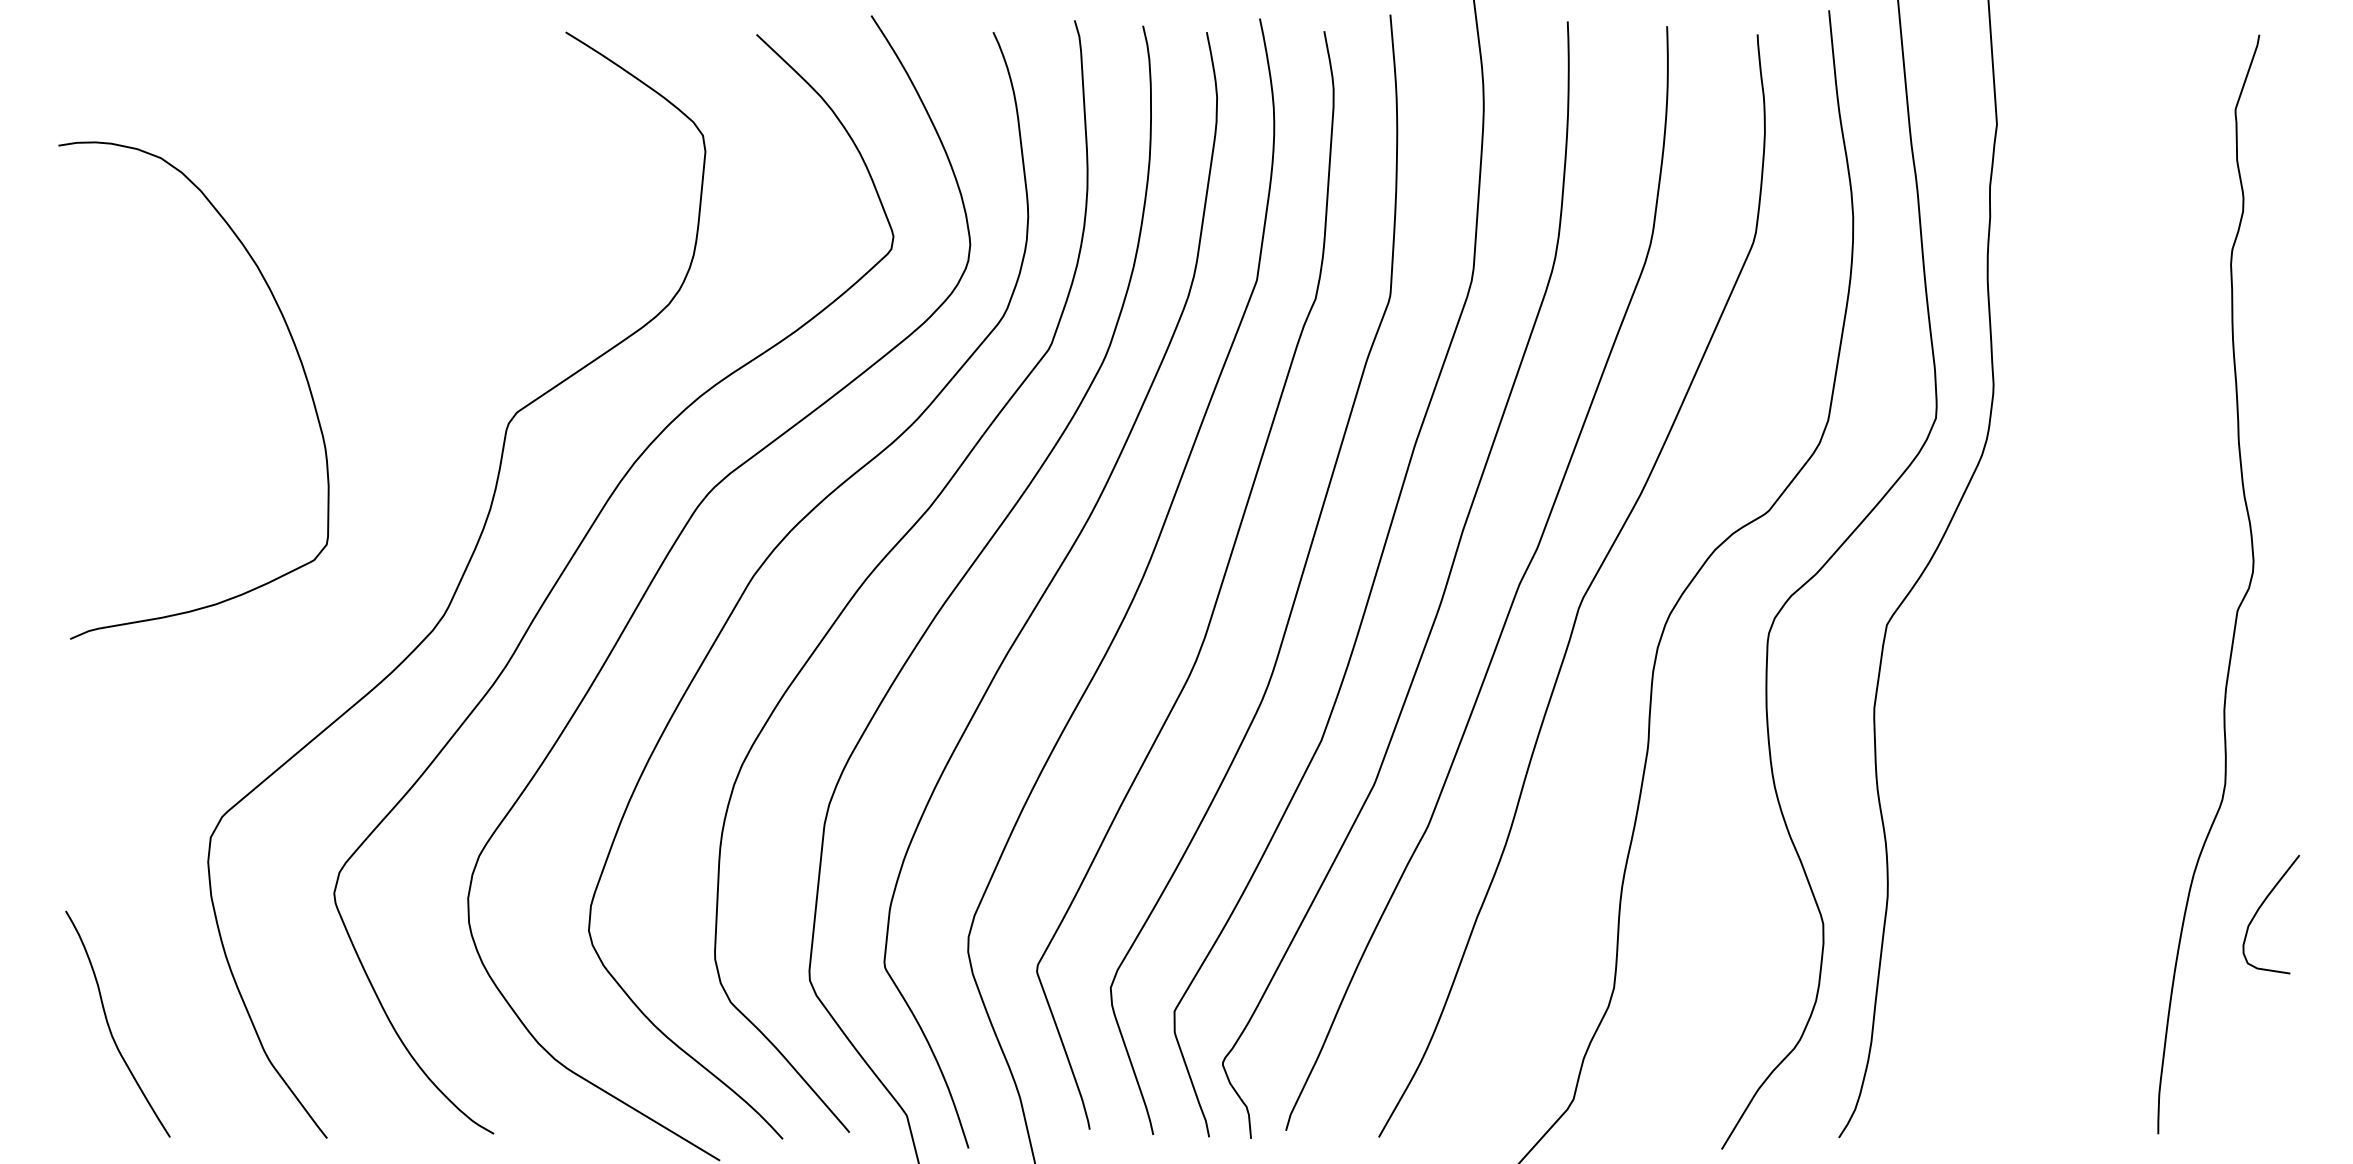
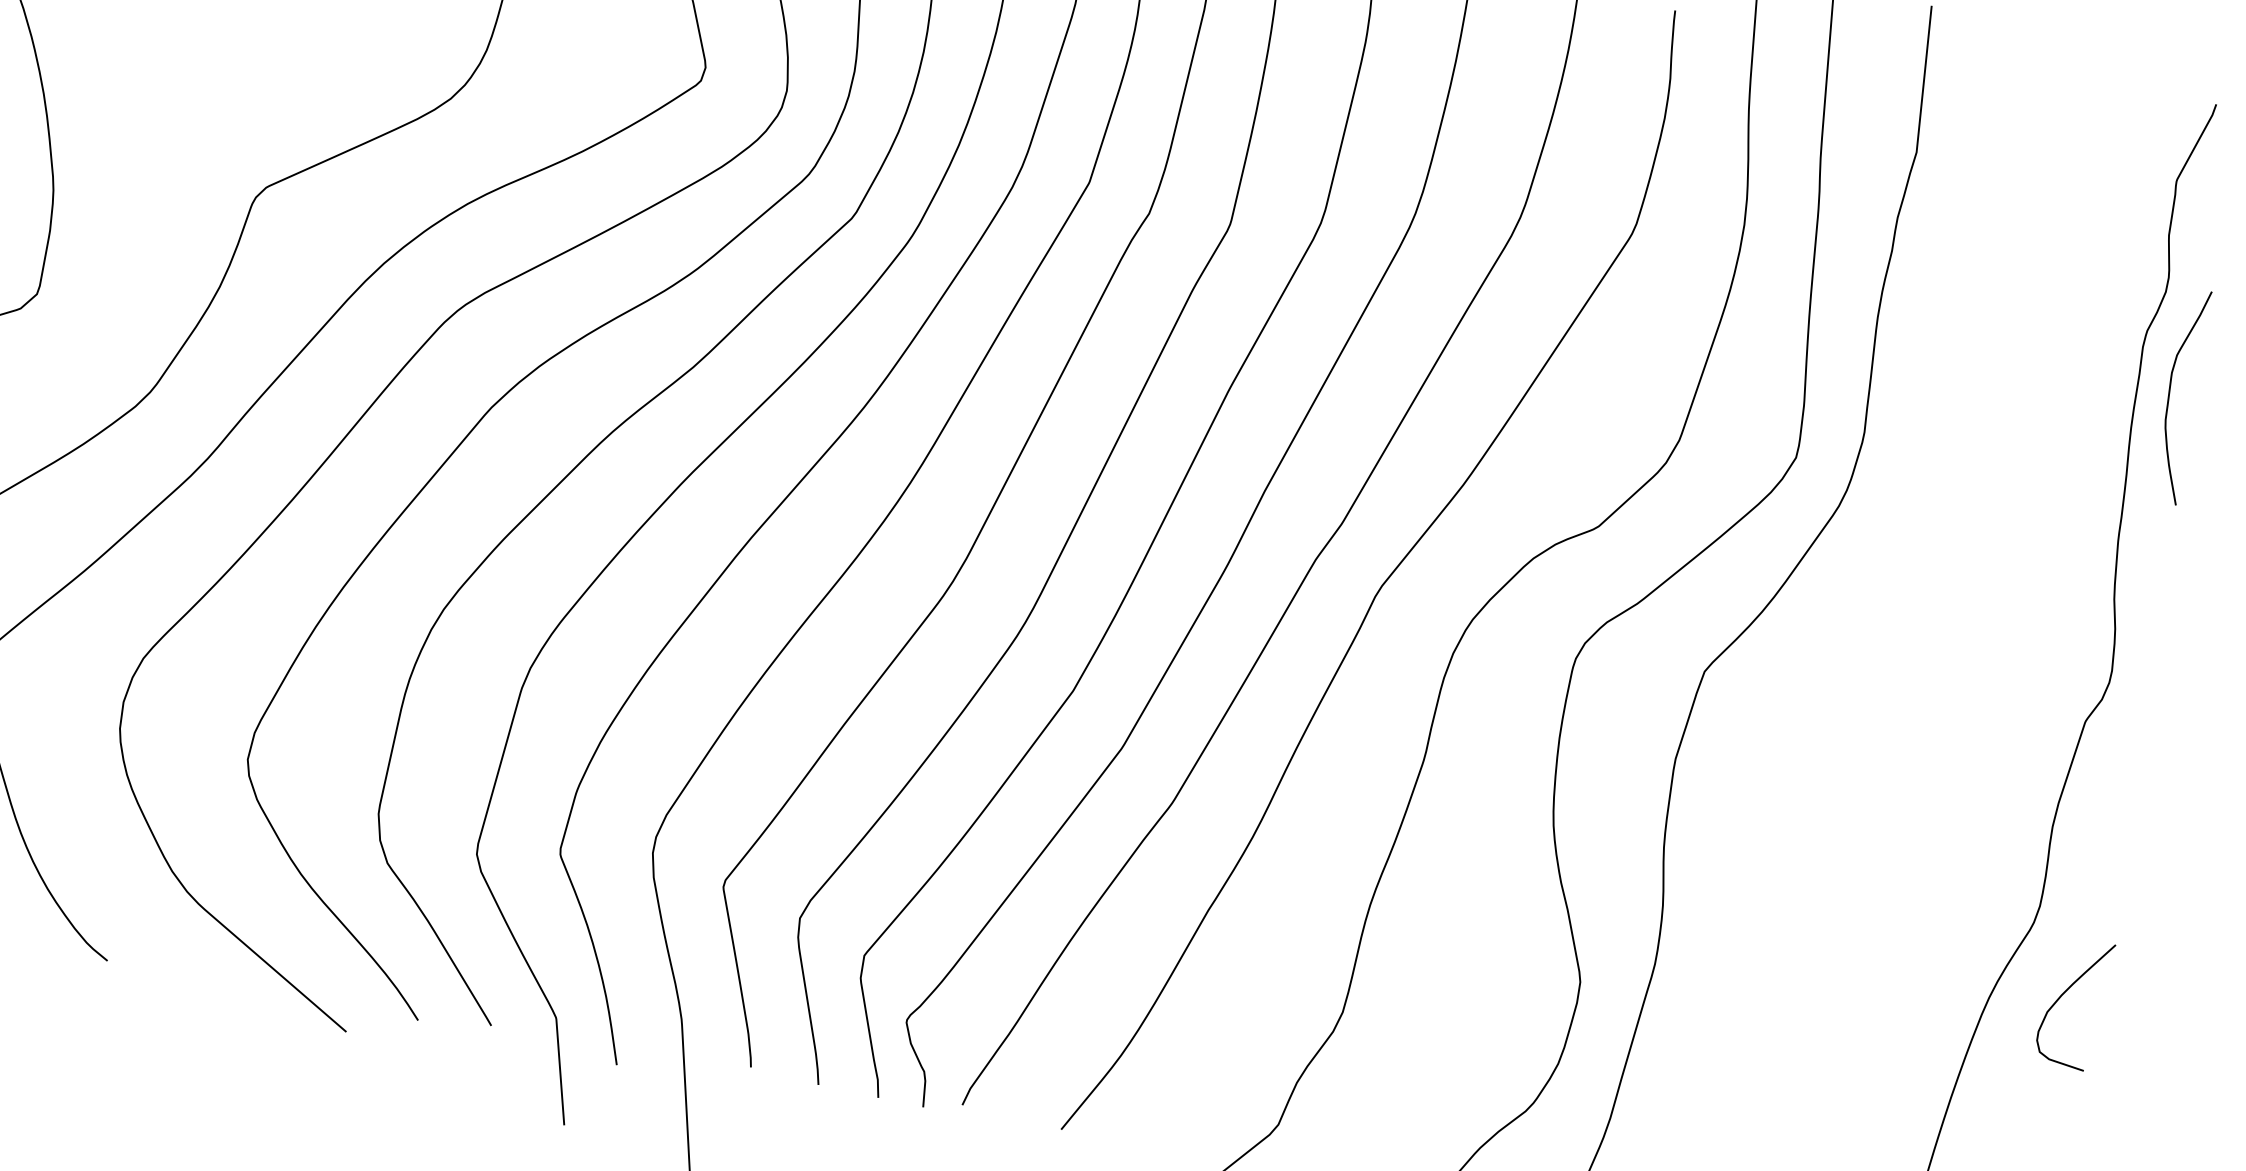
curve: (2262, 303) -> (2169, 394), added
curve: (2260, 908) -> (2063, 995), moved

